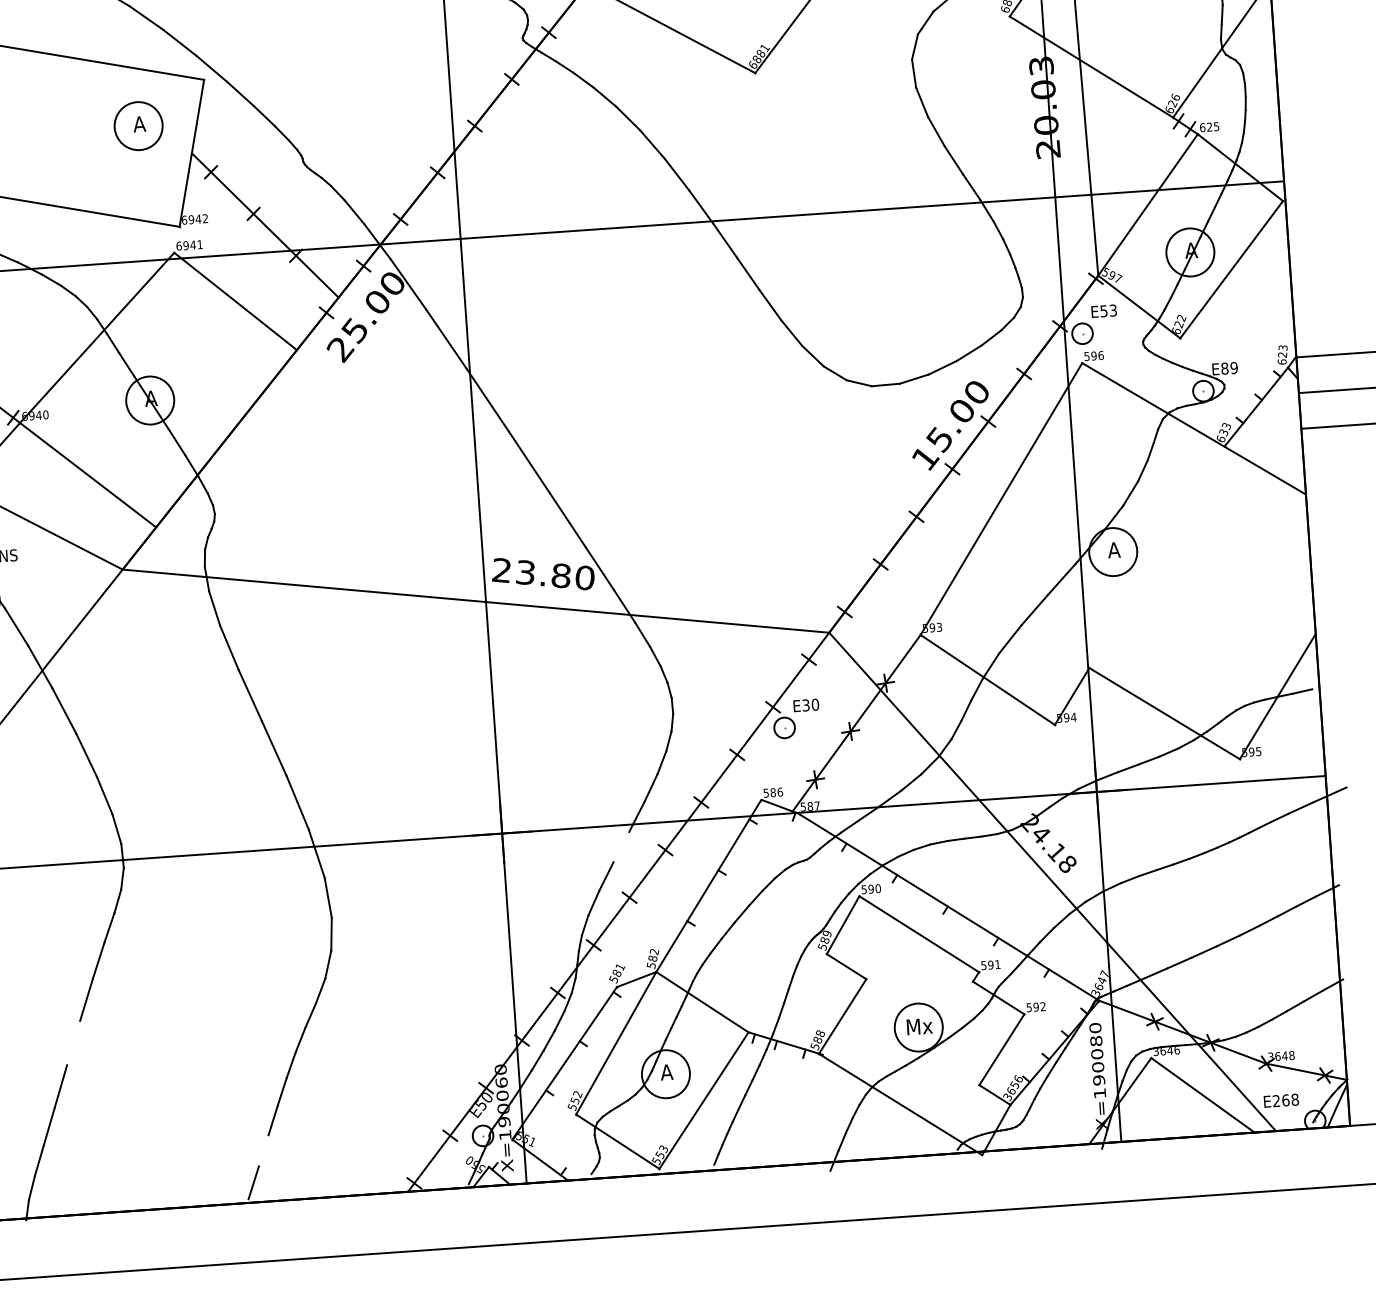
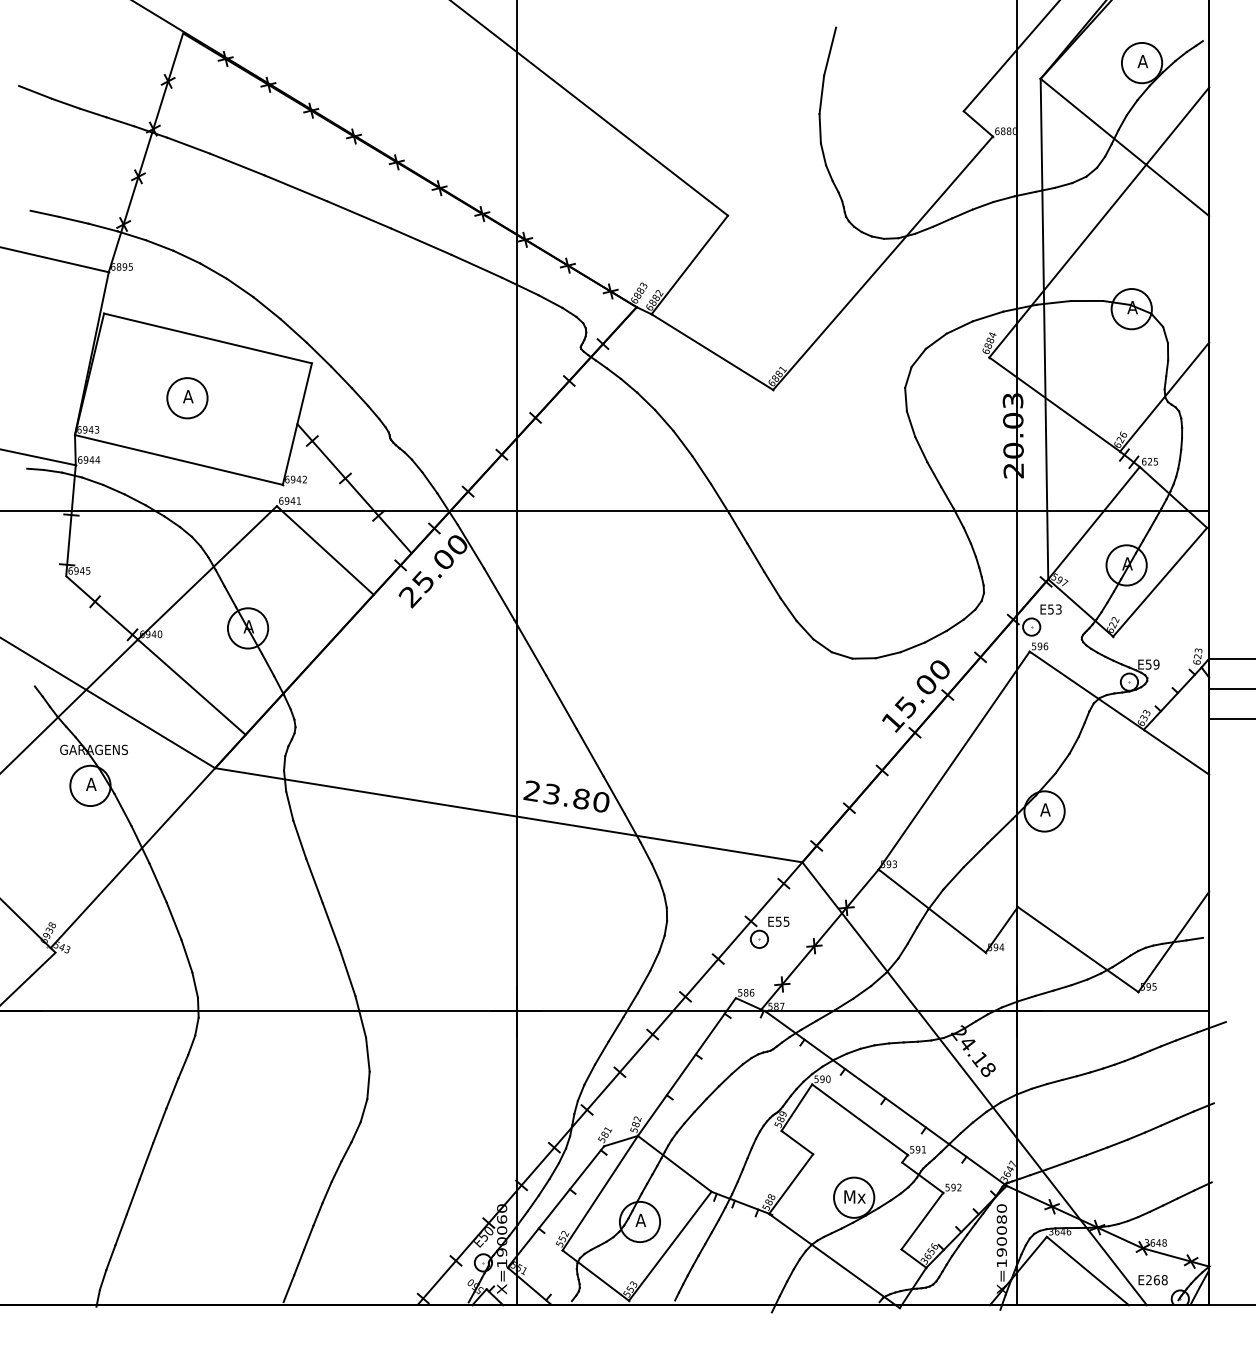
part: (138, 126) -> (187, 398), moved
text: (1224, 368) -> (1148, 664), E89 -> E59
text: (810, 704) -> (782, 921), E30 -> E55
line: (620, 847) -> (615, 1029), added
line: (73, 1043) -> (146, 1161), added
line: (264, 1150) -> (299, 1262), added

